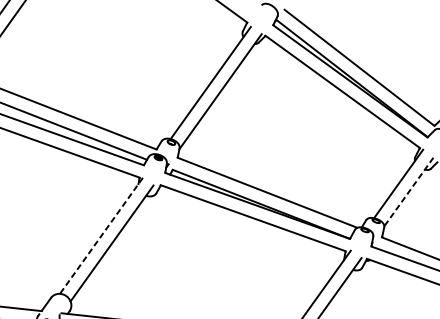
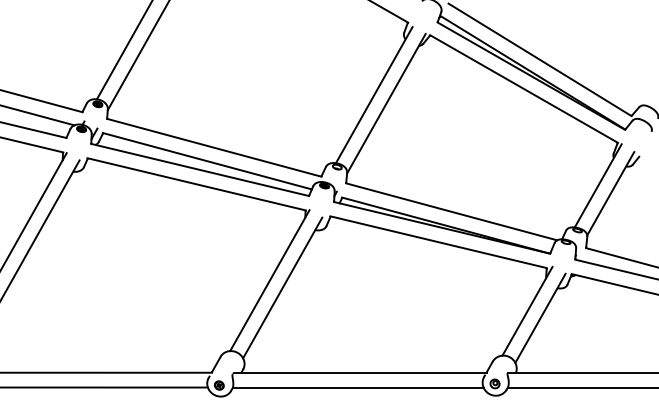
line: (408, 191) -> (610, 193), dashed -> solid
line: (101, 235) -> (269, 280), dashed -> solid

